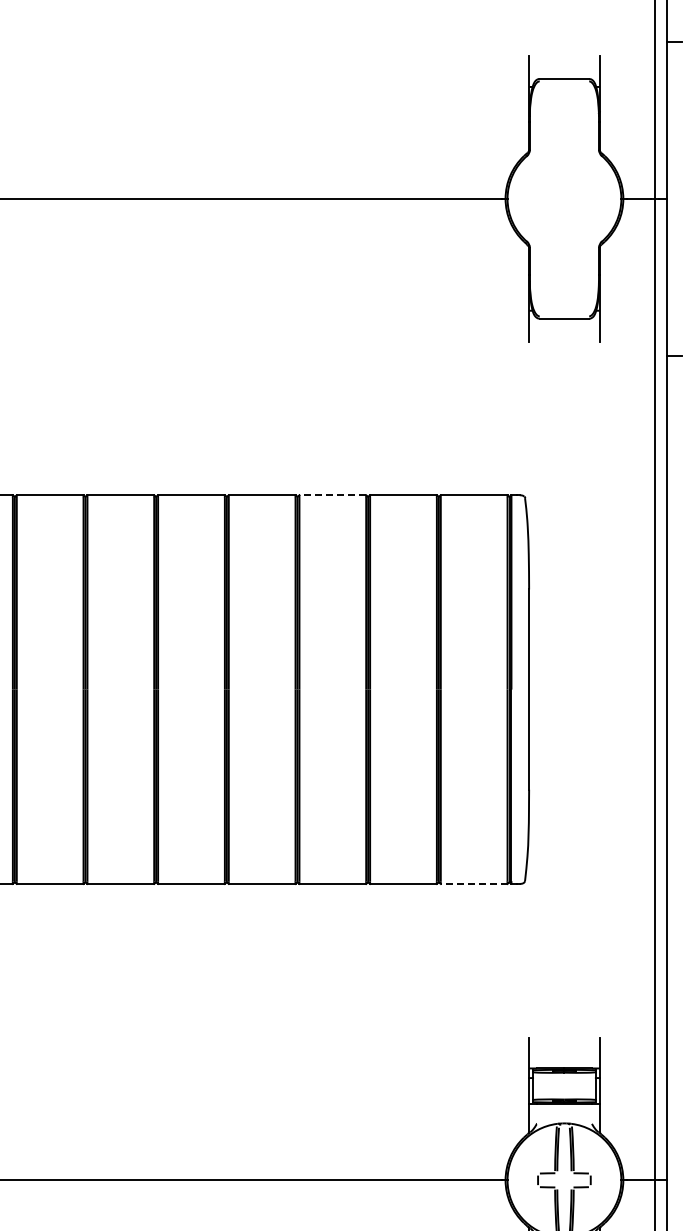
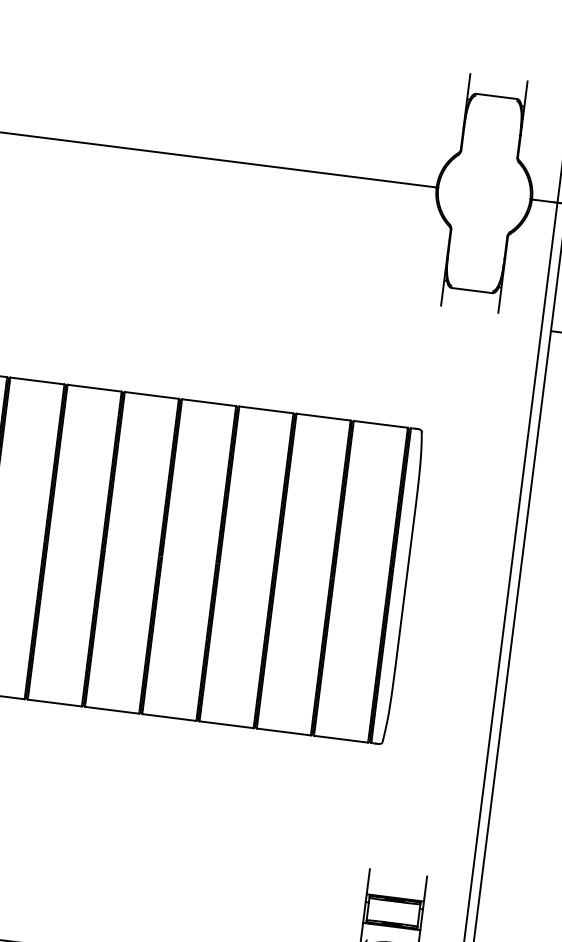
line: (332, 495) -> (266, 410), dashed -> solid
line: (473, 883) -> (340, 738), dashed -> solid

